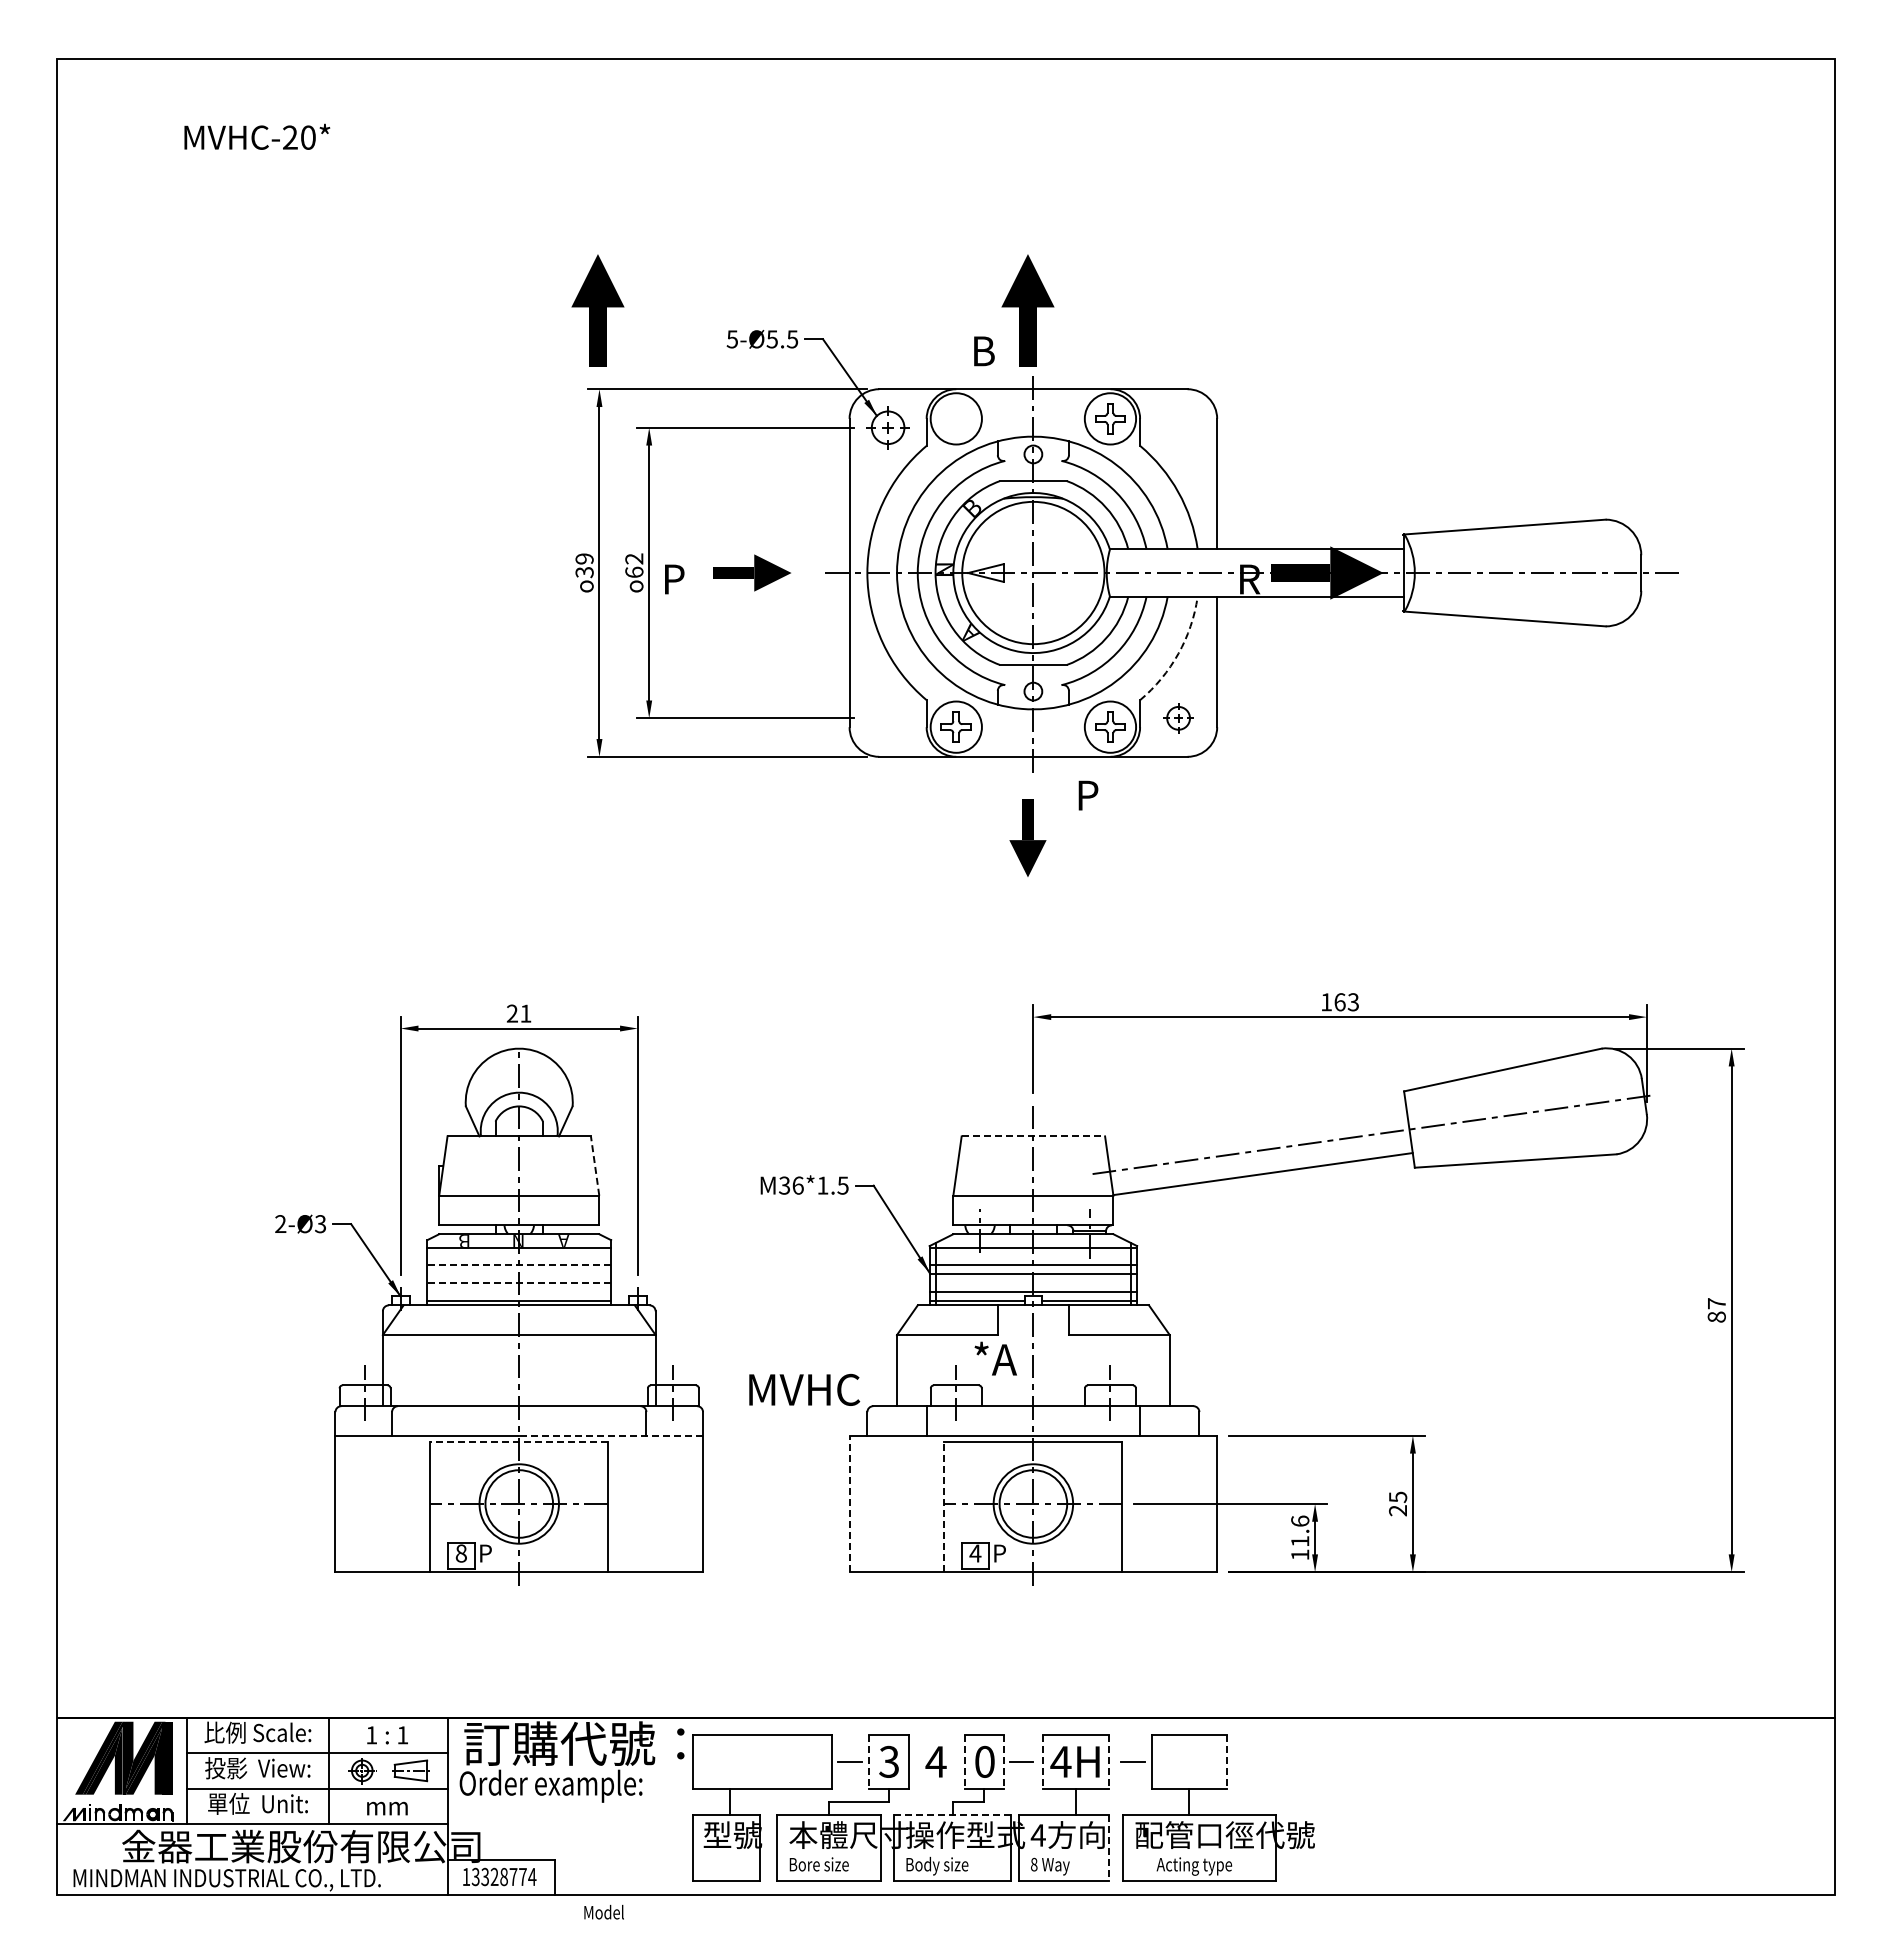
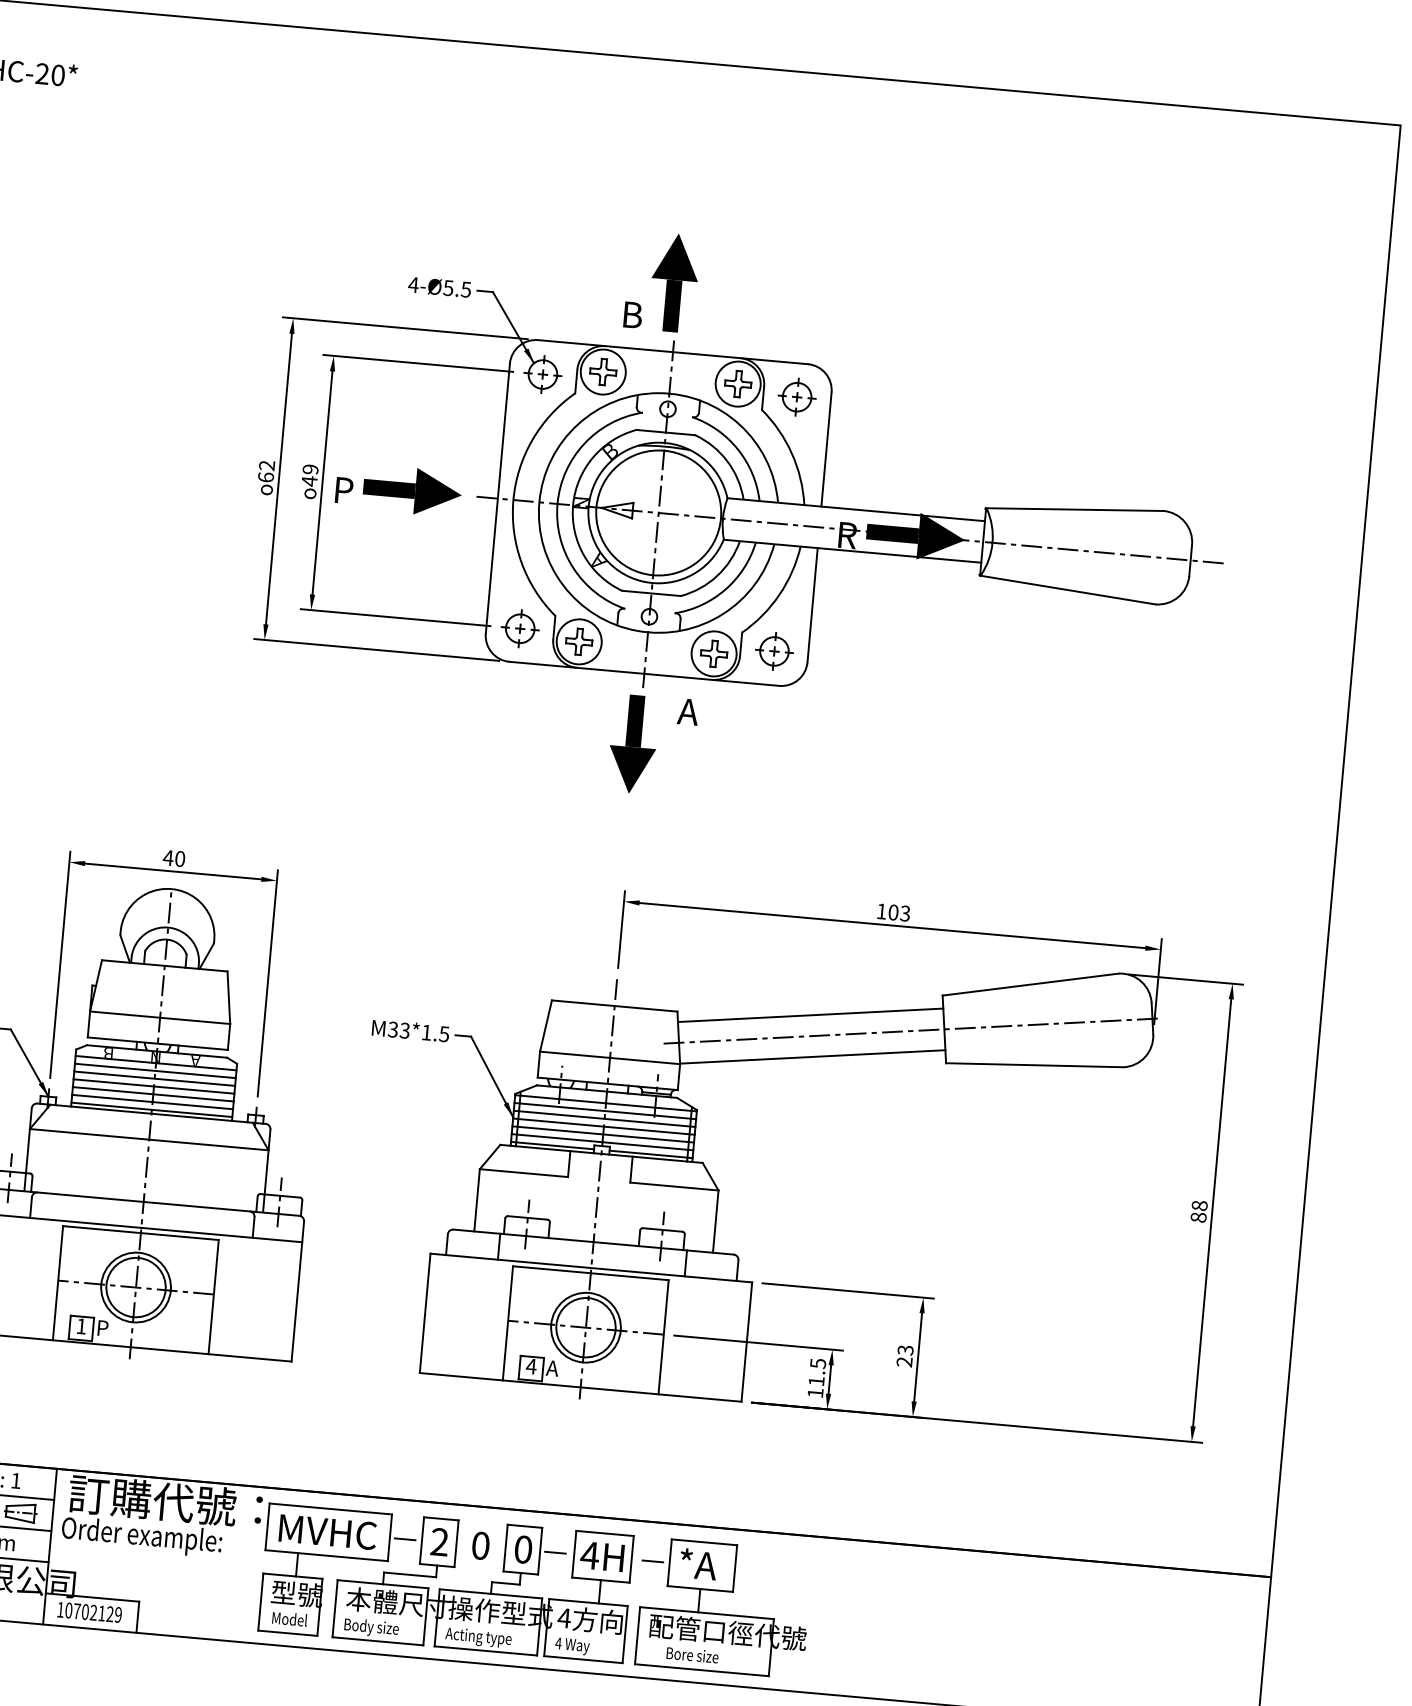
part: (597, 310) -> (297, 249), removed
text: (732, 339) -> (413, 285), 5-Ø5.5 -> 4-Ø5.5
part: (955, 418) -> (602, 371), added
part: (1178, 427) -> (797, 396), added
text: (584, 565) -> (266, 471), 39 -> 62
text: (634, 565) -> (310, 475), 62 -> 49
part: (751, 572) -> (412, 490), size x1.43
arc: (1178, 653) -> (779, 594), dashed -> solid
part: (887, 718) -> (519, 628), added
part: (1178, 718) -> (774, 651), size x1.43
text: (1086, 795) -> (687, 711), P -> A
part: (1027, 837) -> (632, 743), size x1.43
text: (1339, 1002) -> (893, 912), 163 -> 103
text: (518, 1013) -> (173, 858), 21 -> 40
line: (1256, 1127) -> (810, 1015), added
line: (1033, 1136) -> (614, 1006), dashed -> solid
line: (595, 1166) -> (229, 998), dashed -> solid
text: (797, 1185) -> (404, 1030), M36*1.5 -> M33*1.5
line: (519, 1256) -> (155, 1070), added
line: (1033, 1256) -> (605, 1111), added
line: (519, 1265) -> (154, 1078), dashed -> solid
line: (519, 1274) -> (154, 1086), added
line: (519, 1283) -> (153, 1094), dashed -> solid
line: (1033, 1283) -> (603, 1134), added
line: (519, 1292) -> (152, 1102), added
text: (1716, 1303) -> (1199, 1205), 87 -> 88
text: (995, 1358) -> (698, 1563), moved
text: (804, 1389) -> (327, 1531), moved
line: (611, 1435) -> (222, 1234), dashed -> solid
line: (519, 1441) -> (141, 1232), dashed -> solid
text: (1397, 1496) -> (905, 1349), 25 -> 23
line: (849, 1503) -> (425, 1312), dashed -> solid
line: (944, 1506) -> (508, 1322), dashed -> solid
text: (1300, 1520) -> (818, 1363), 11.6 -> 11.5
text: (460, 1553) -> (80, 1326), 8 -> 1
text: (999, 1553) -> (552, 1368), P -> A
text: (889, 1761) -> (439, 1541), 3 -> 2
text: (935, 1761) -> (480, 1545), 4 -> 0
line: (869, 1762) -> (422, 1541), dashed -> solid
line: (964, 1762) -> (505, 1548), dashed -> solid
line: (1004, 1762) -> (540, 1551), dashed -> solid
line: (1043, 1762) -> (574, 1554), dashed -> solid
line: (1108, 1762) -> (631, 1559), dashed -> solid
line: (1226, 1762) -> (734, 1569), dashed -> solid
line: (952, 1815) -> (490, 1593), dashed -> solid
line: (1108, 1847) -> (624, 1634), dashed -> solid
text: (1033, 1864) -> (557, 1643), 8 -> 4
text: (829, 1865) -> (379, 1628), Bore size -> Body size
text: (942, 1865) -> (478, 1636), Body size -> Acting type
text: (1194, 1866) -> (698, 1657), Acting type -> Bore size
text: (503, 1876) -> (93, 1612), 13328774 -> 10702129
text: (603, 1911) -> (289, 1618), moved

